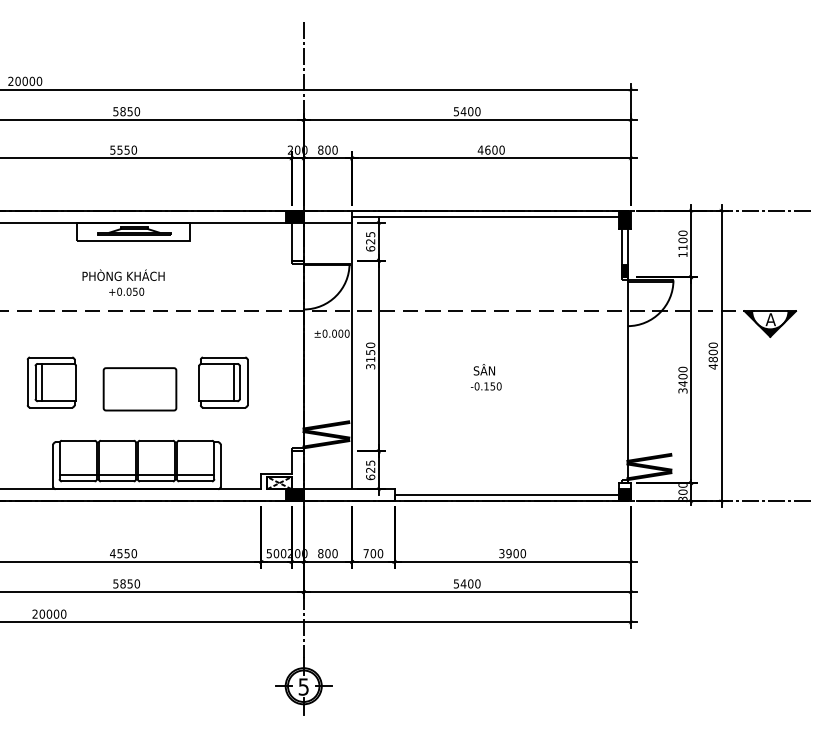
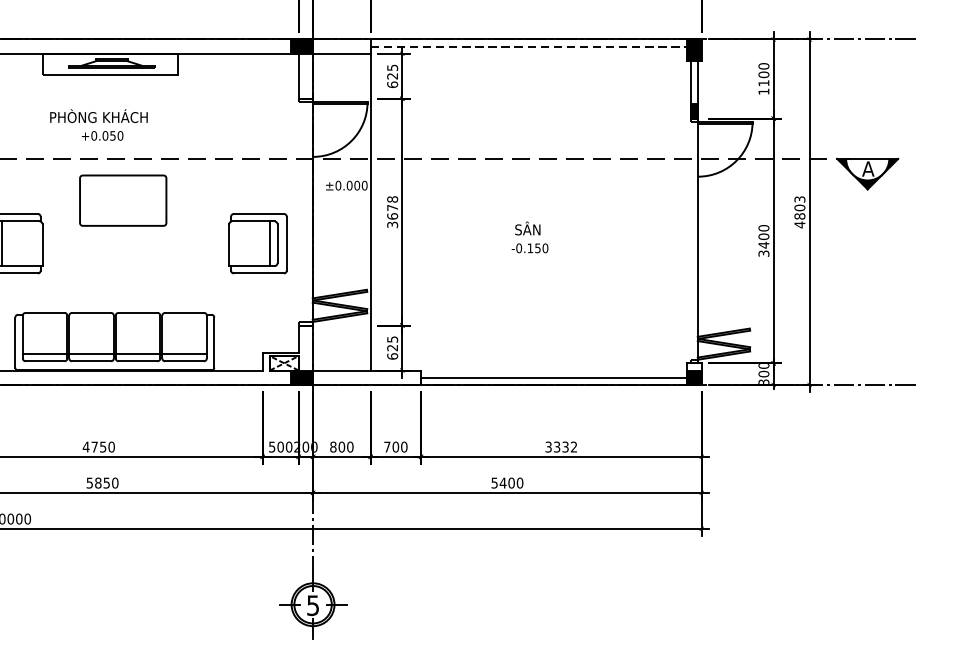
line: (486, 216) -> (530, 46), solid -> dashed
text: (712, 345) -> (798, 199), 4800 -> 4803
text: (370, 352) -> (392, 208), 3150 -> 3678
part: (223, 382) -> (258, 243), moved
part: (139, 389) -> (122, 200), moved
text: (119, 553) -> (94, 446), 4550 -> 4750
text: (516, 553) -> (565, 446), 3900 -> 3332

